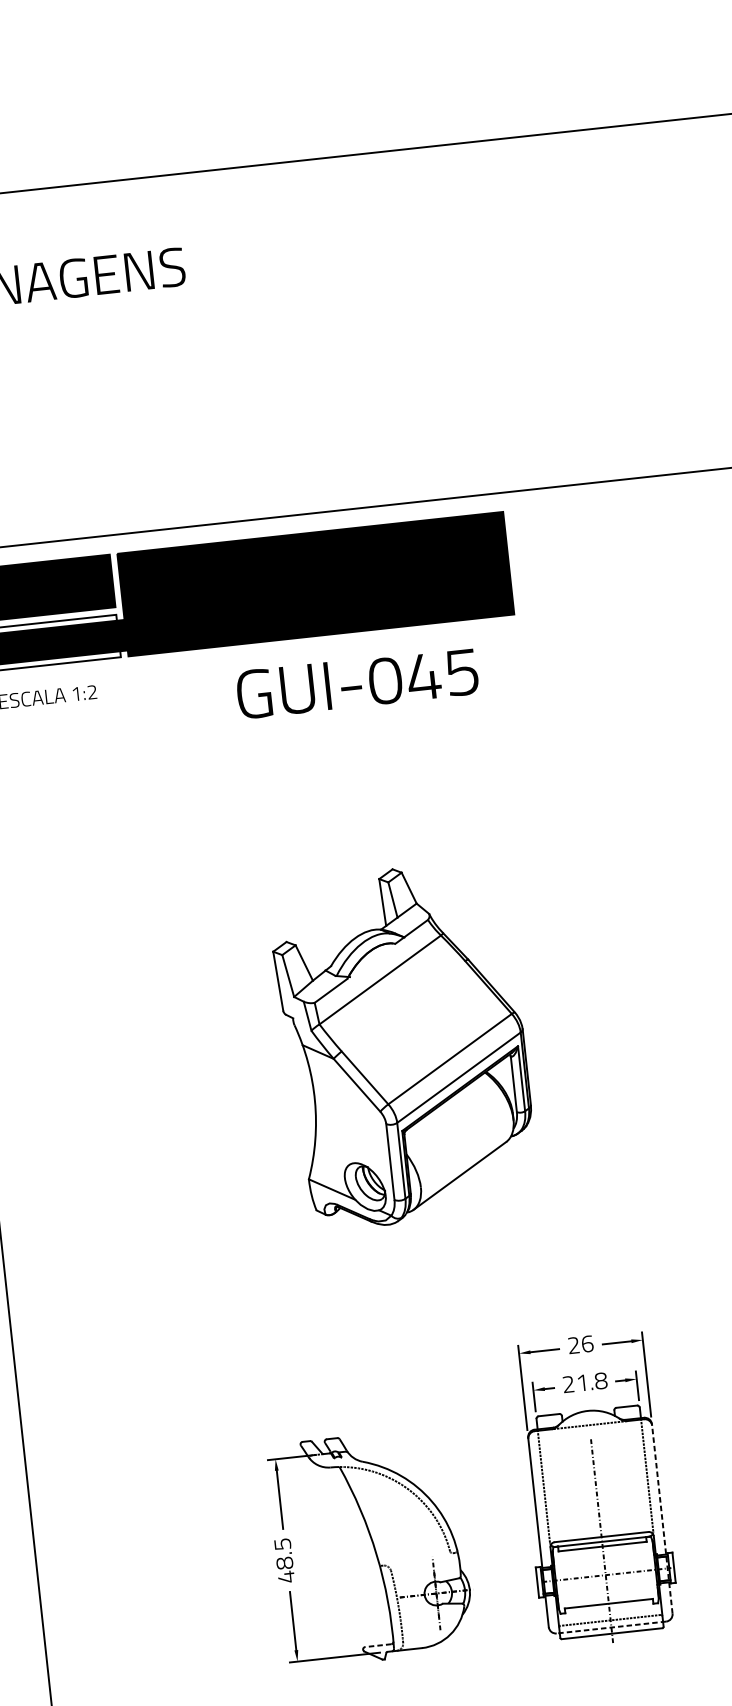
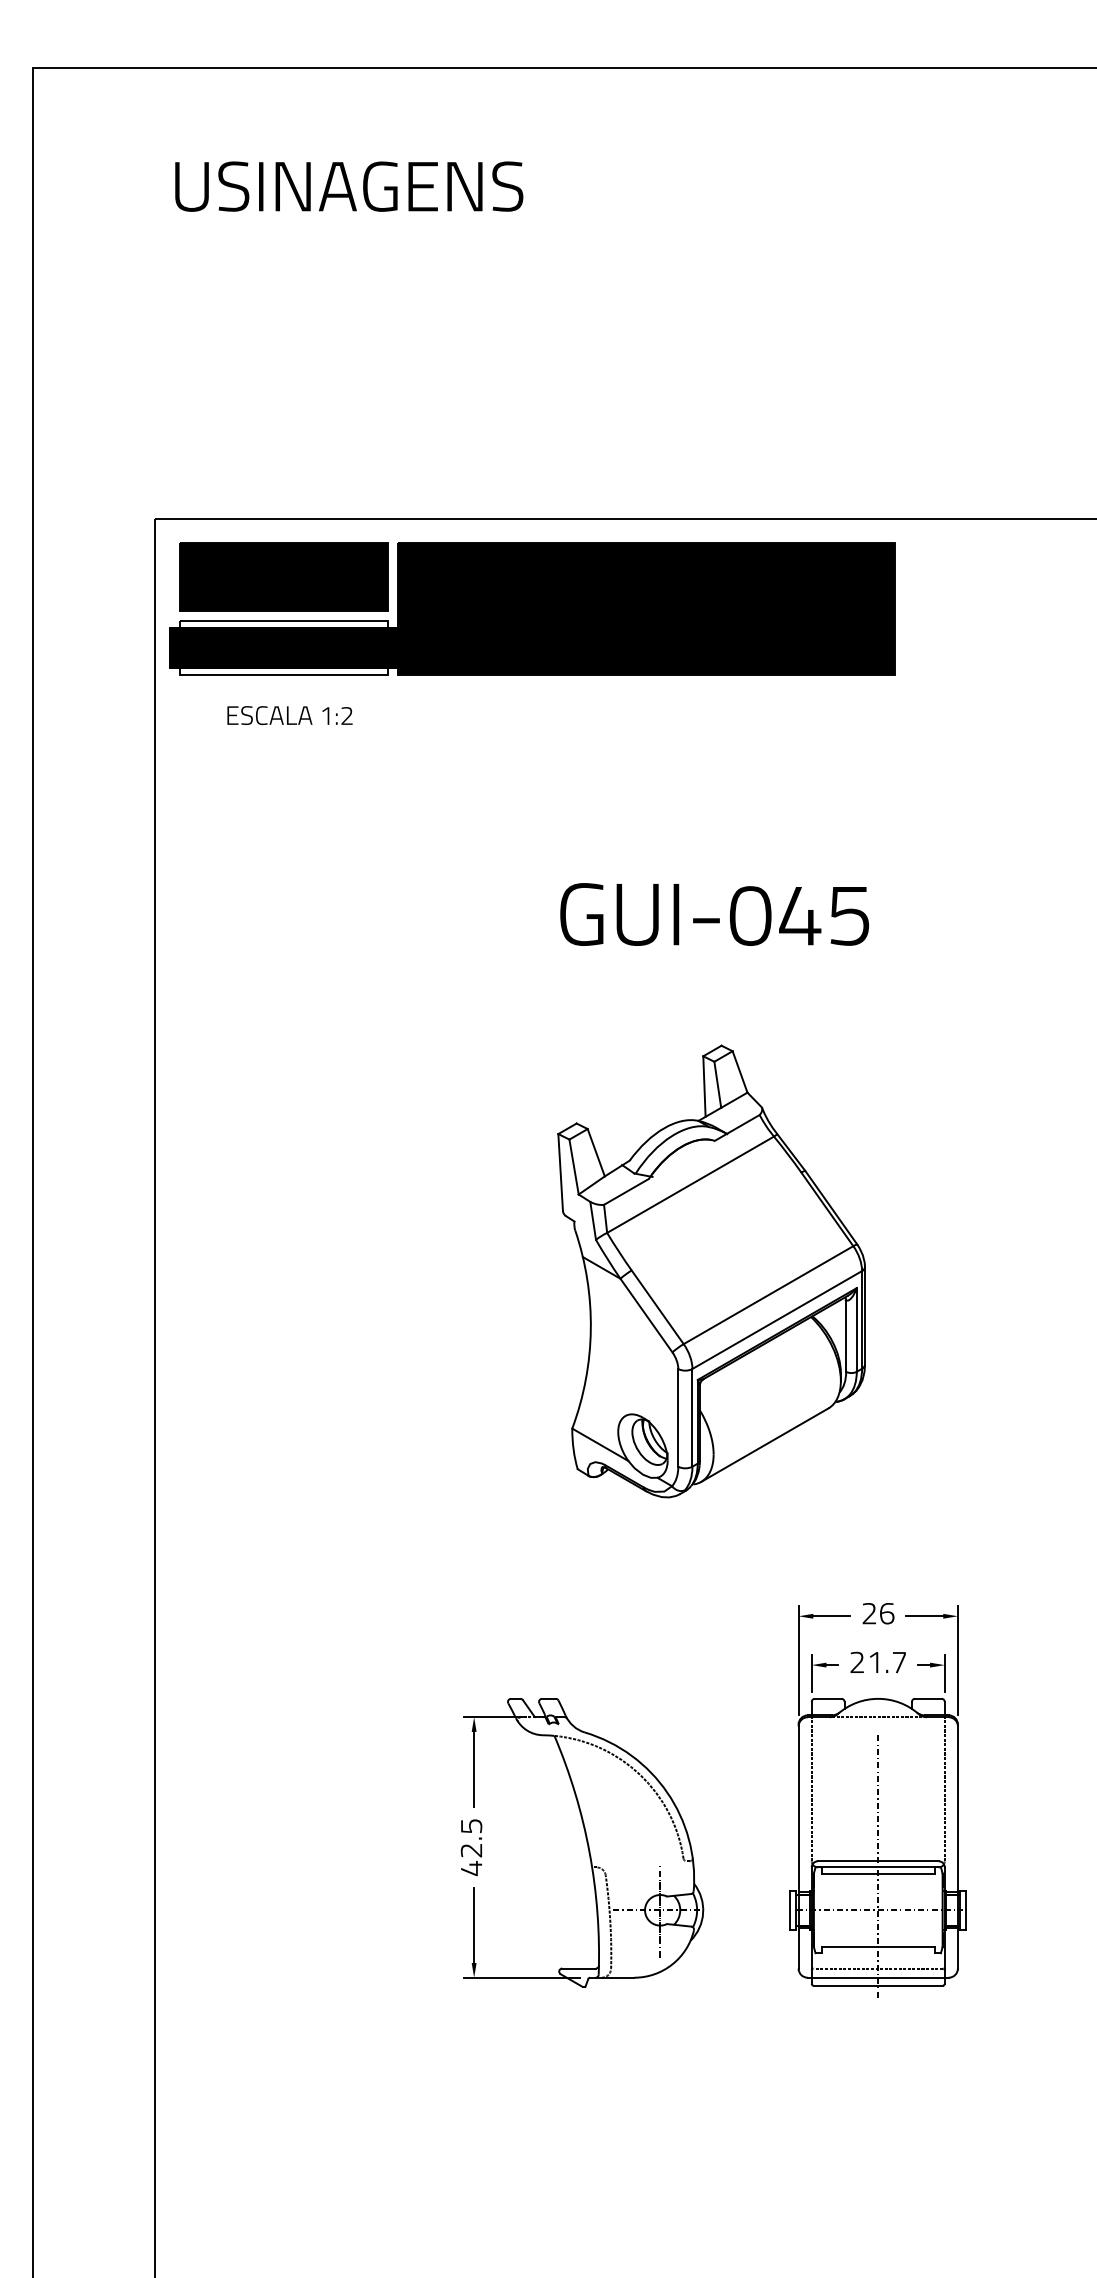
text: (357, 682) -> (714, 914), moved
part: (403, 1045) -> (711, 1271), moved
text: (601, 1380) -> (899, 1662), 21.8 -> 21.7
line: (661, 1518) -> (957, 1846), dashed -> solid
text: (284, 1563) -> (471, 1850), 48.5 -> 42.5
line: (610, 1627) -> (877, 1977), dashed -> solid
line: (378, 1645) -> (579, 1968), dashed -> solid

